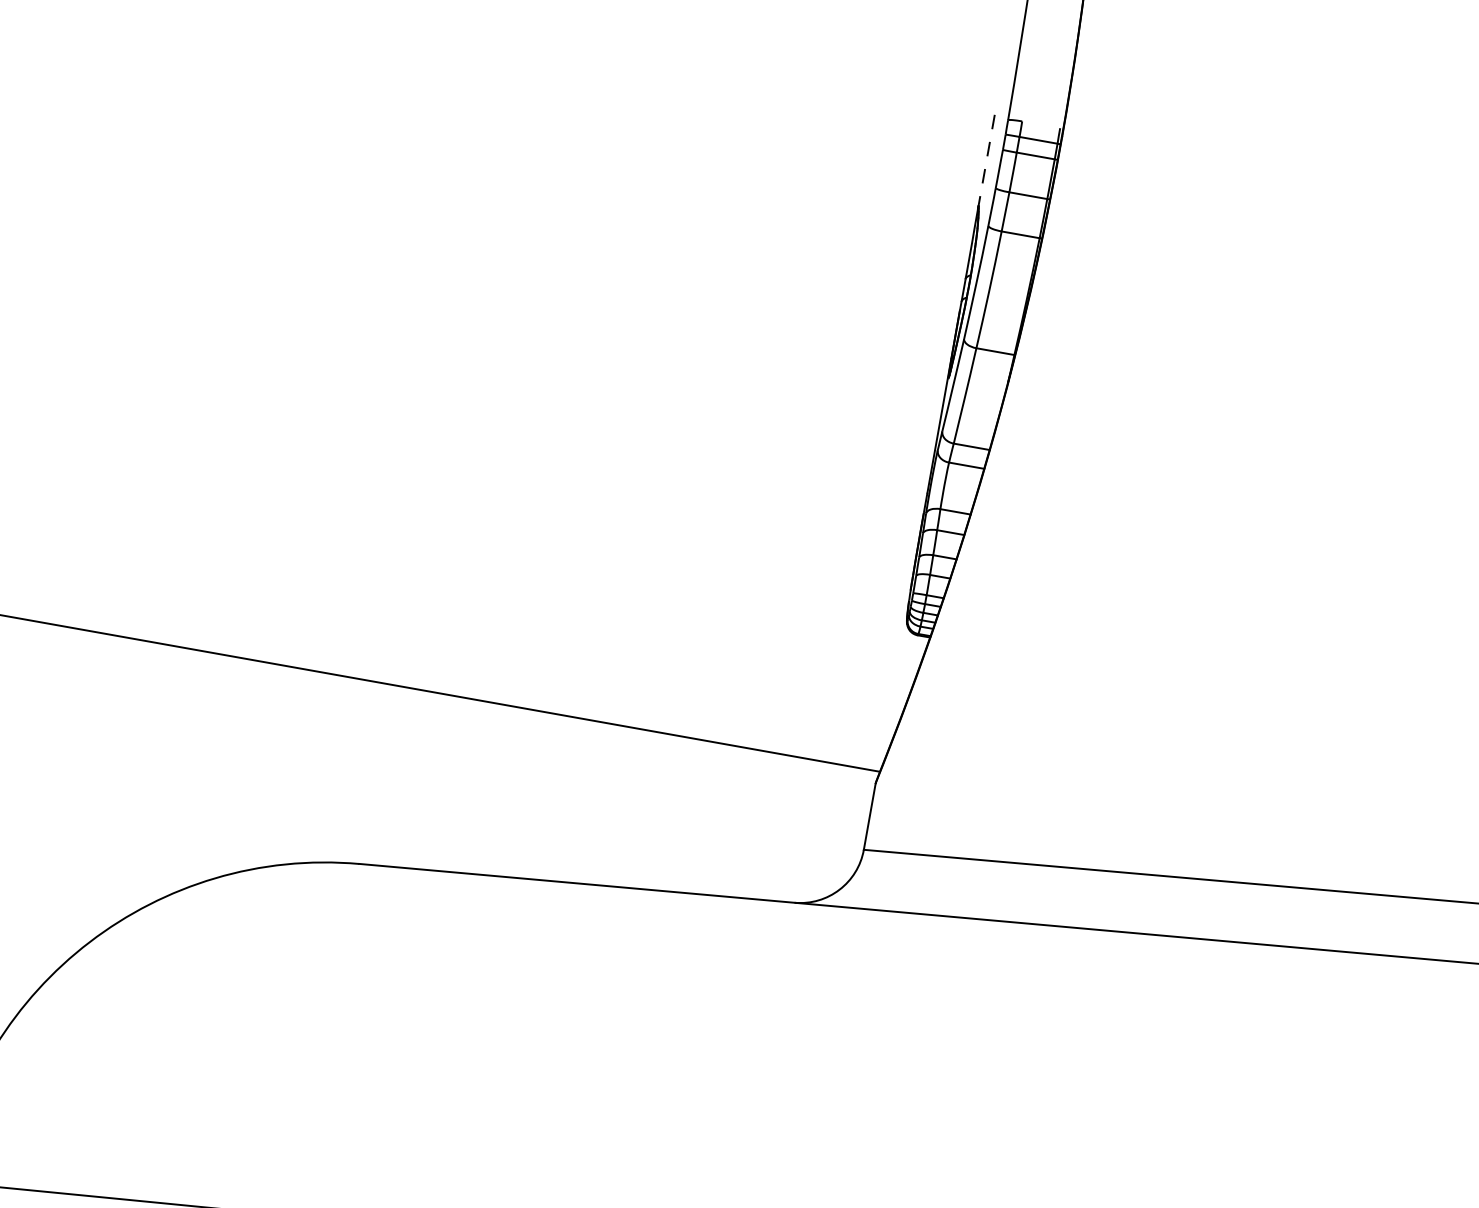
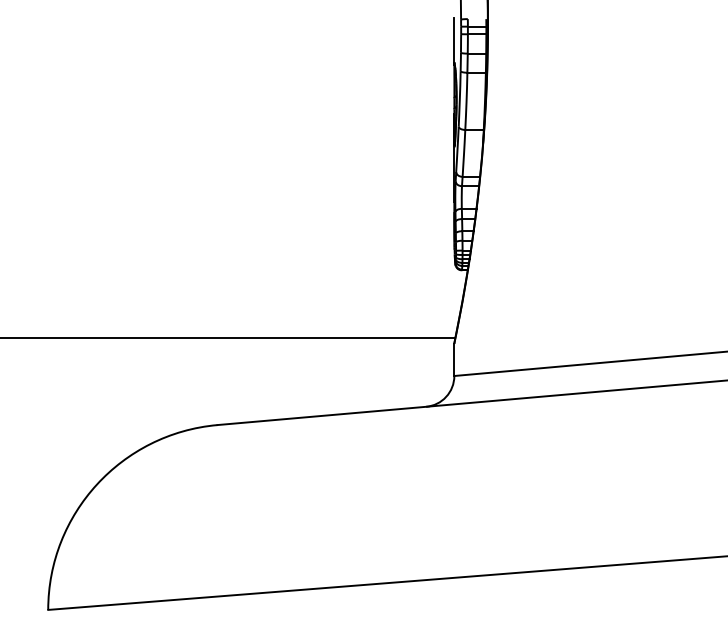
line: (986, 162) -> (454, 41), dashed -> solid

